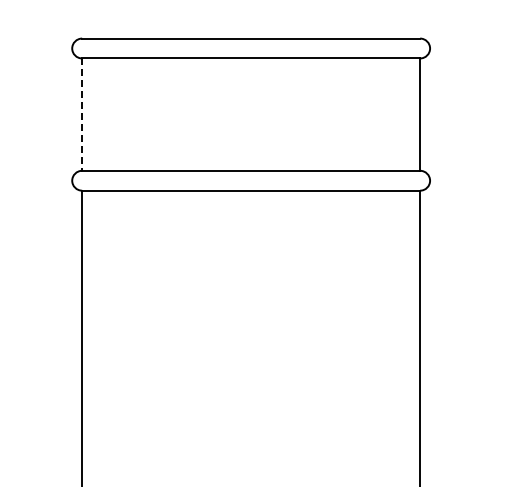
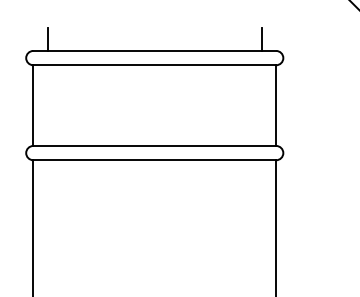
line: (102, 22) -> (47, 39), added
line: (400, 22) -> (262, 39), added
line: (82, 115) -> (33, 106), dashed -> solid

